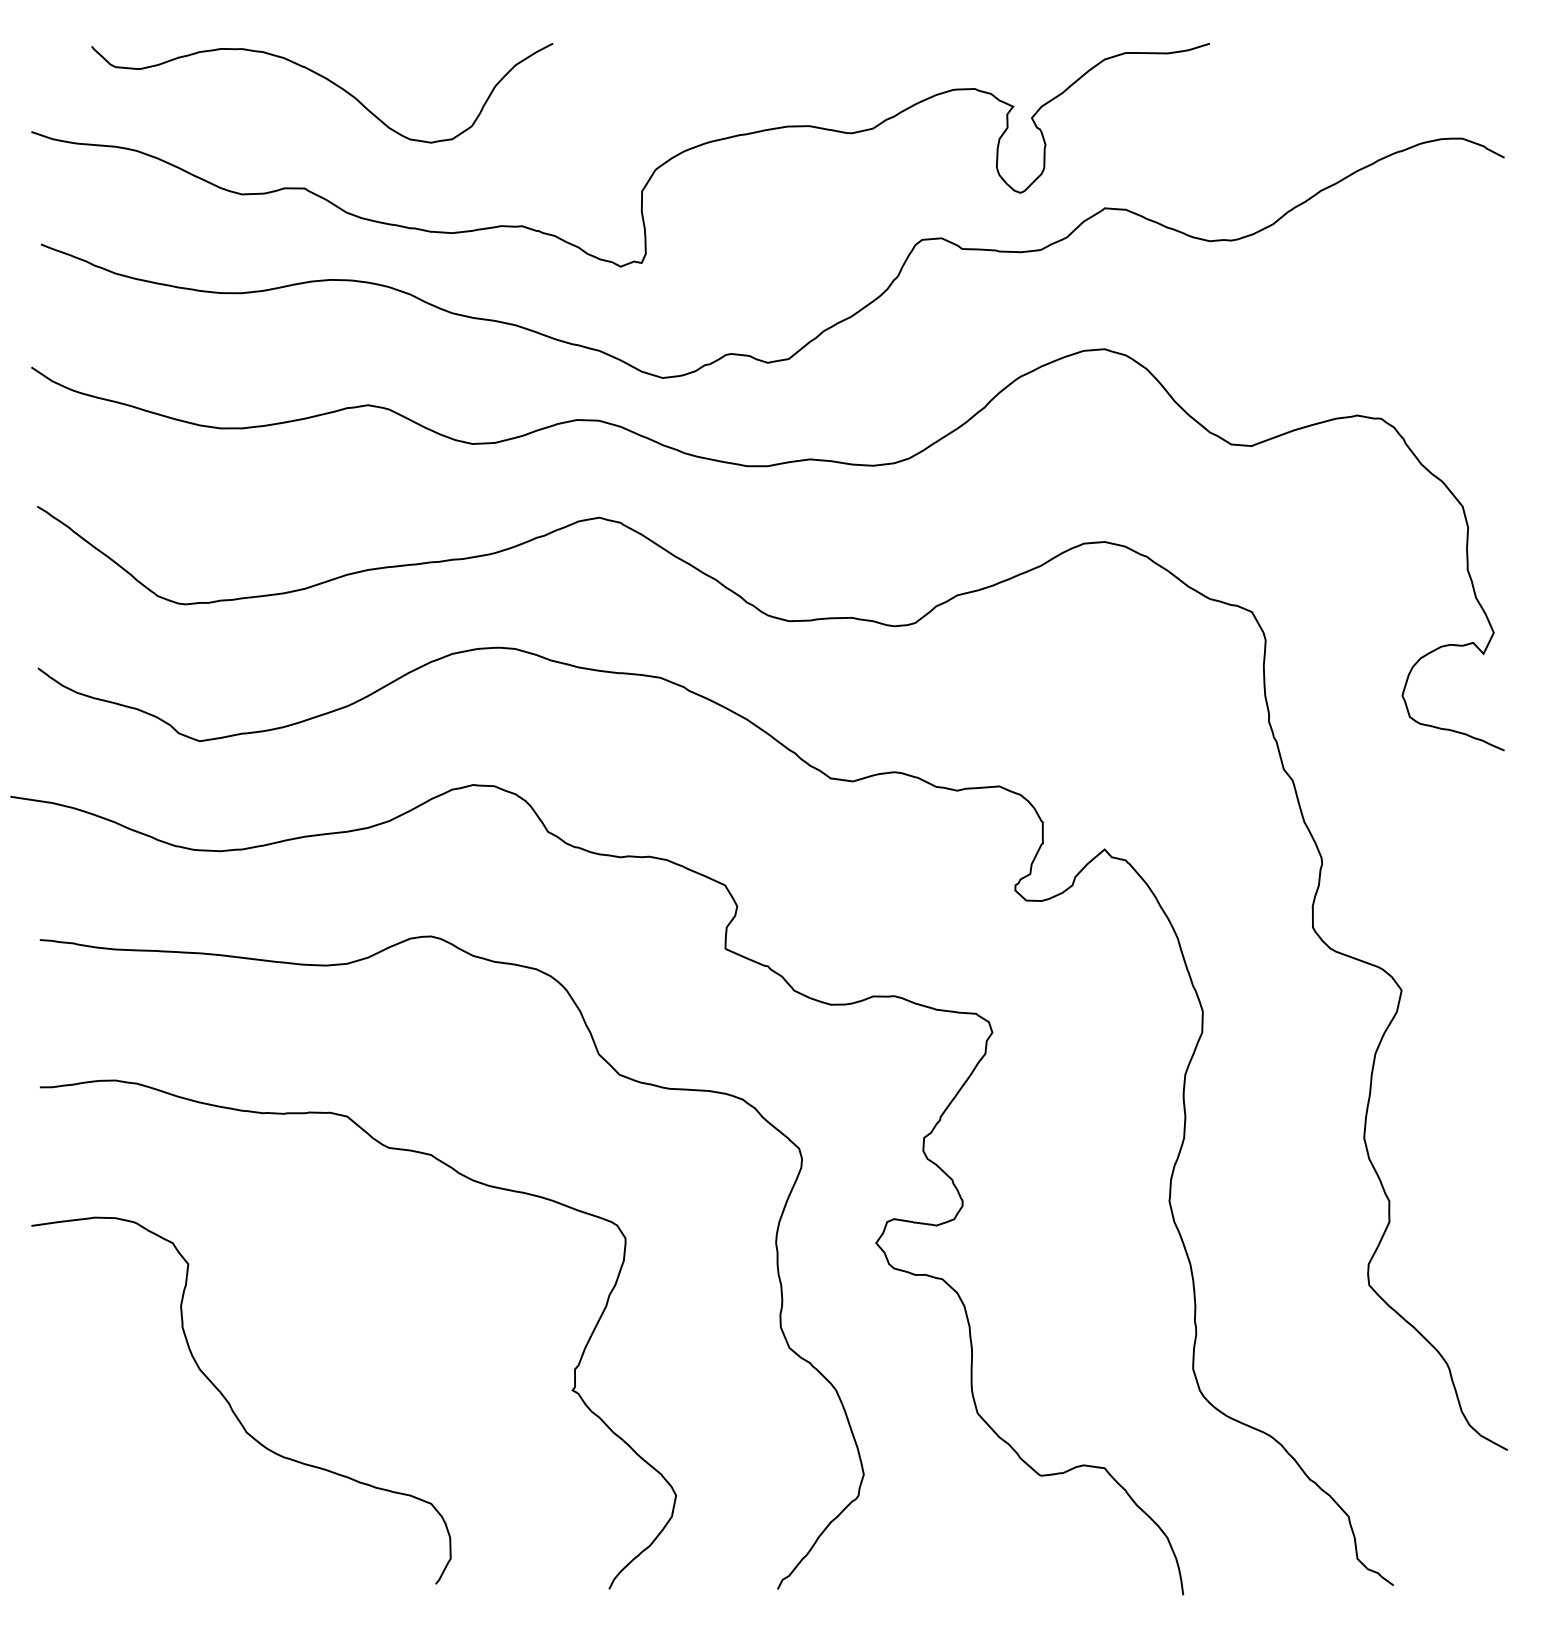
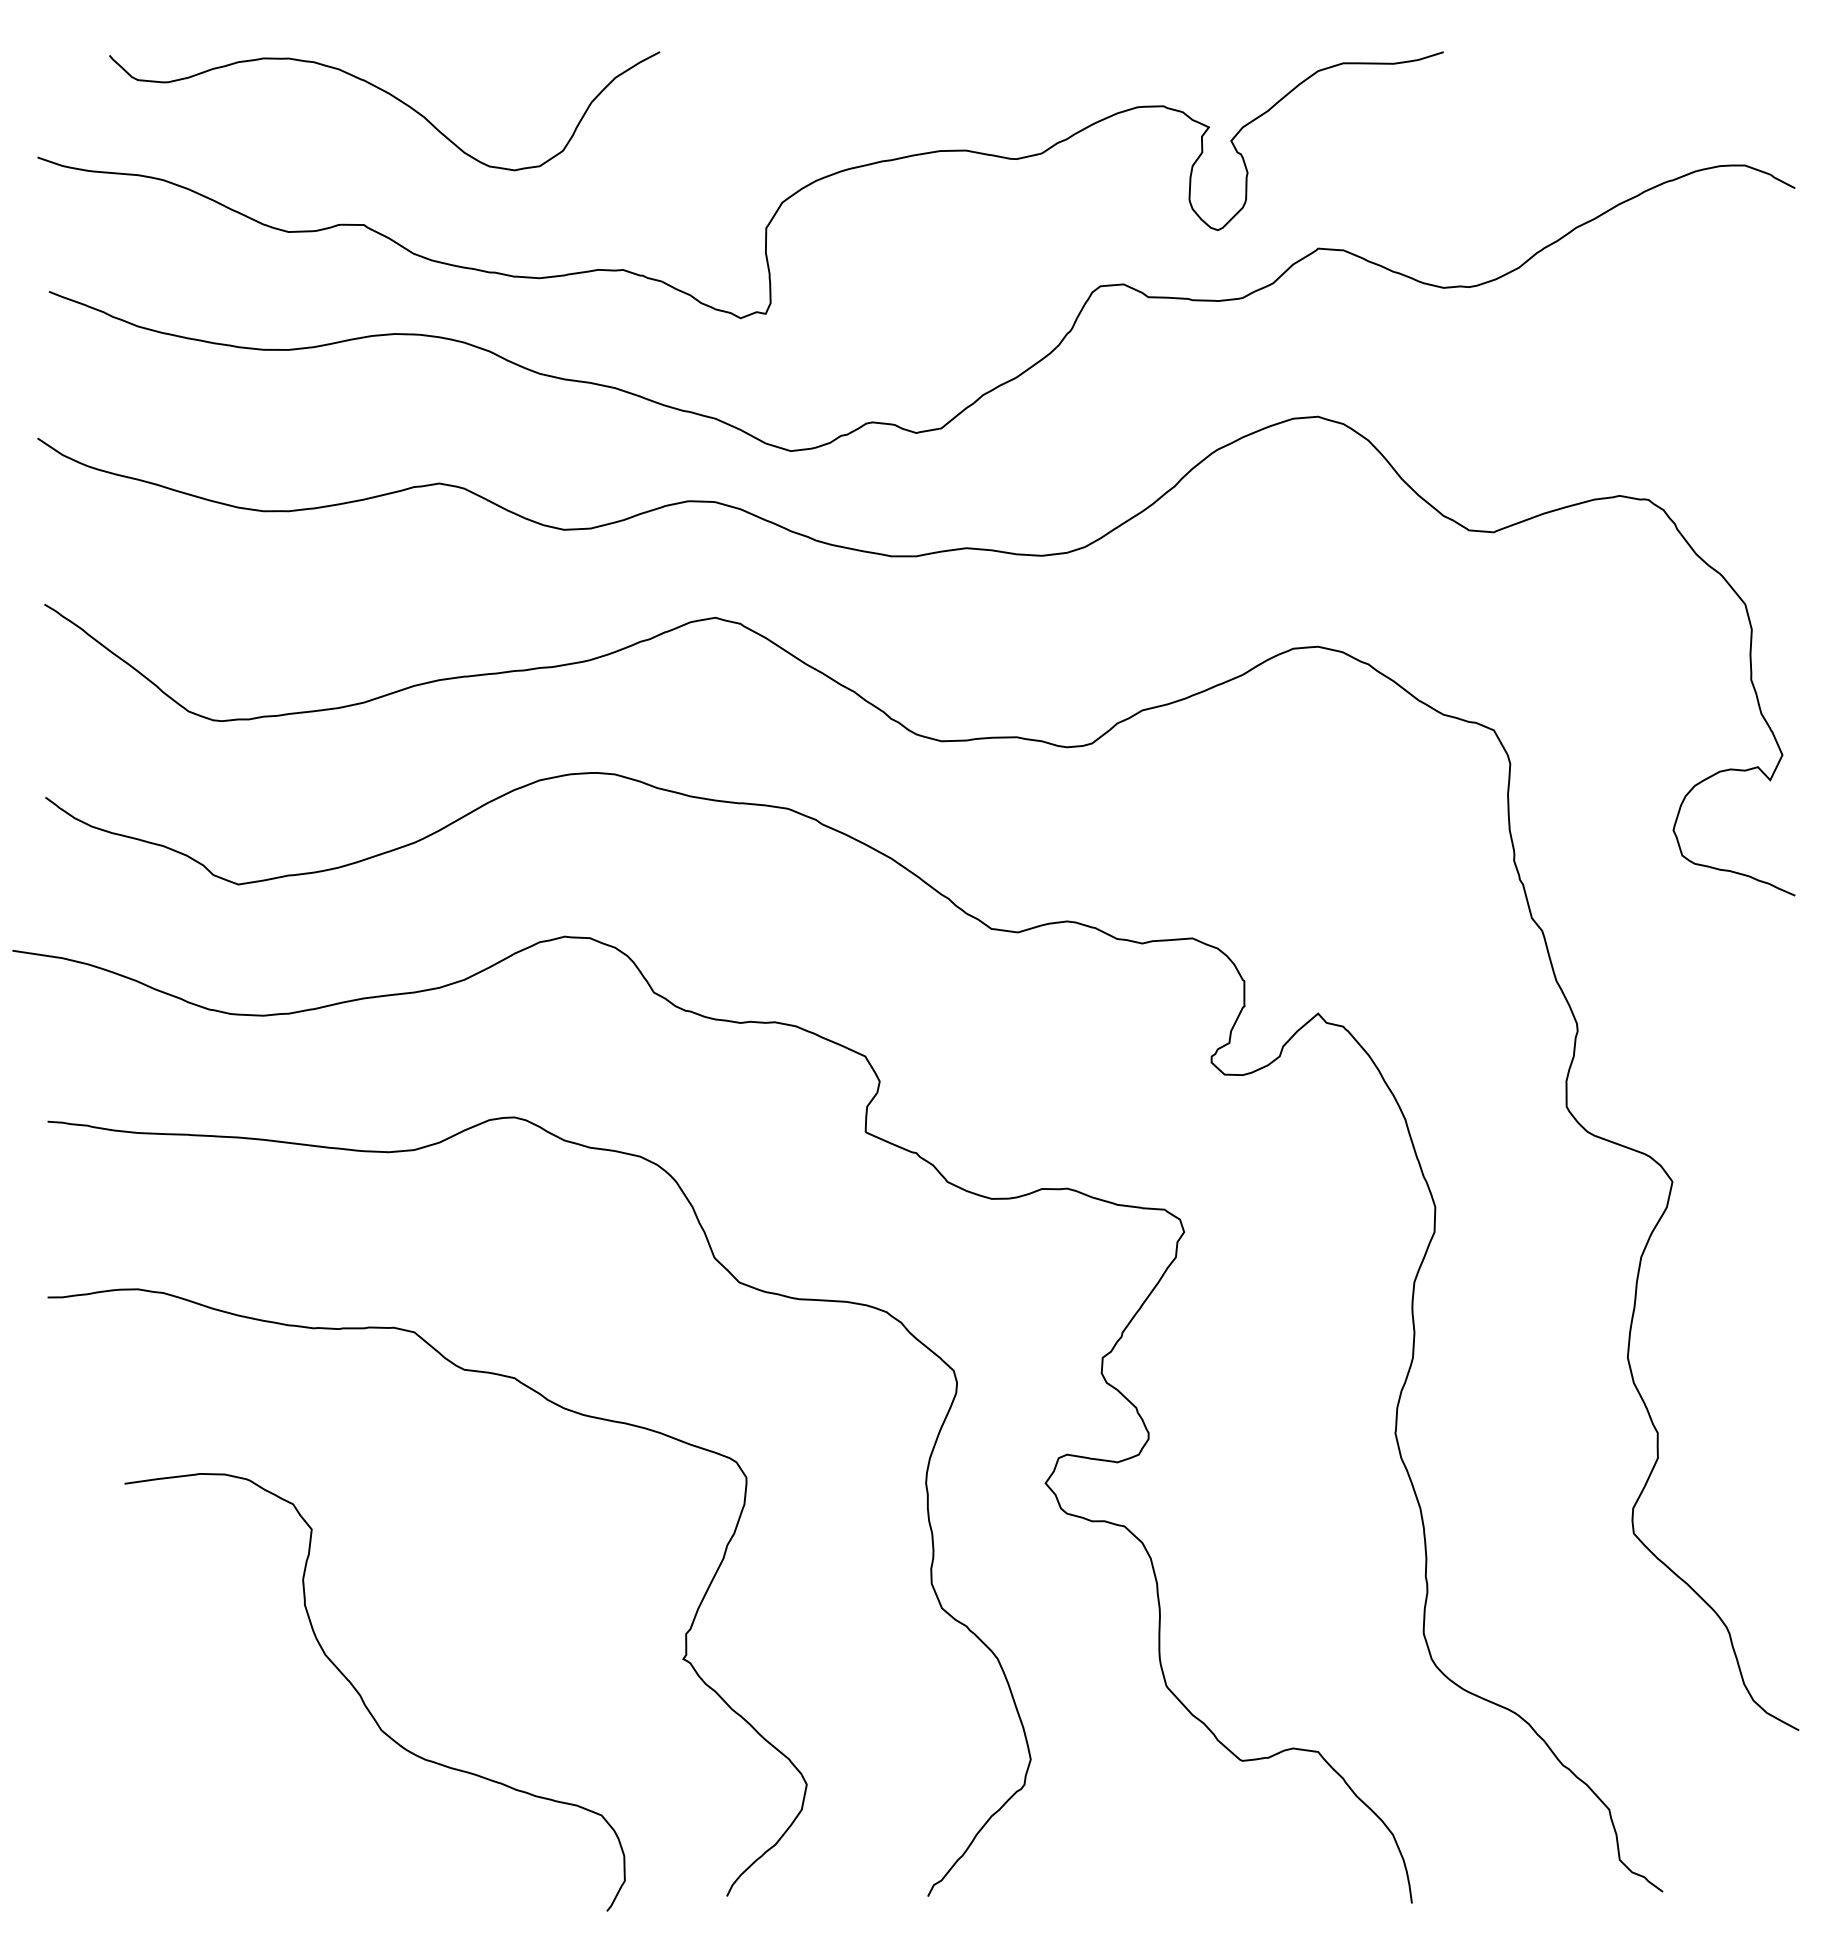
curve: (230, 1405) -> (362, 1697), moved

